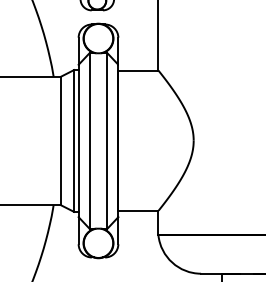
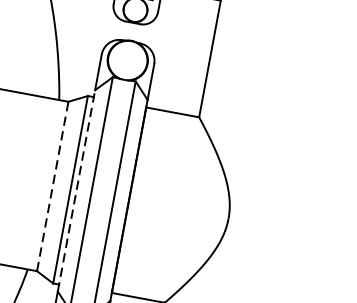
line: (60, 140) -> (52, 185), solid -> dashed
line: (78, 140) -> (76, 190), solid -> dashed

